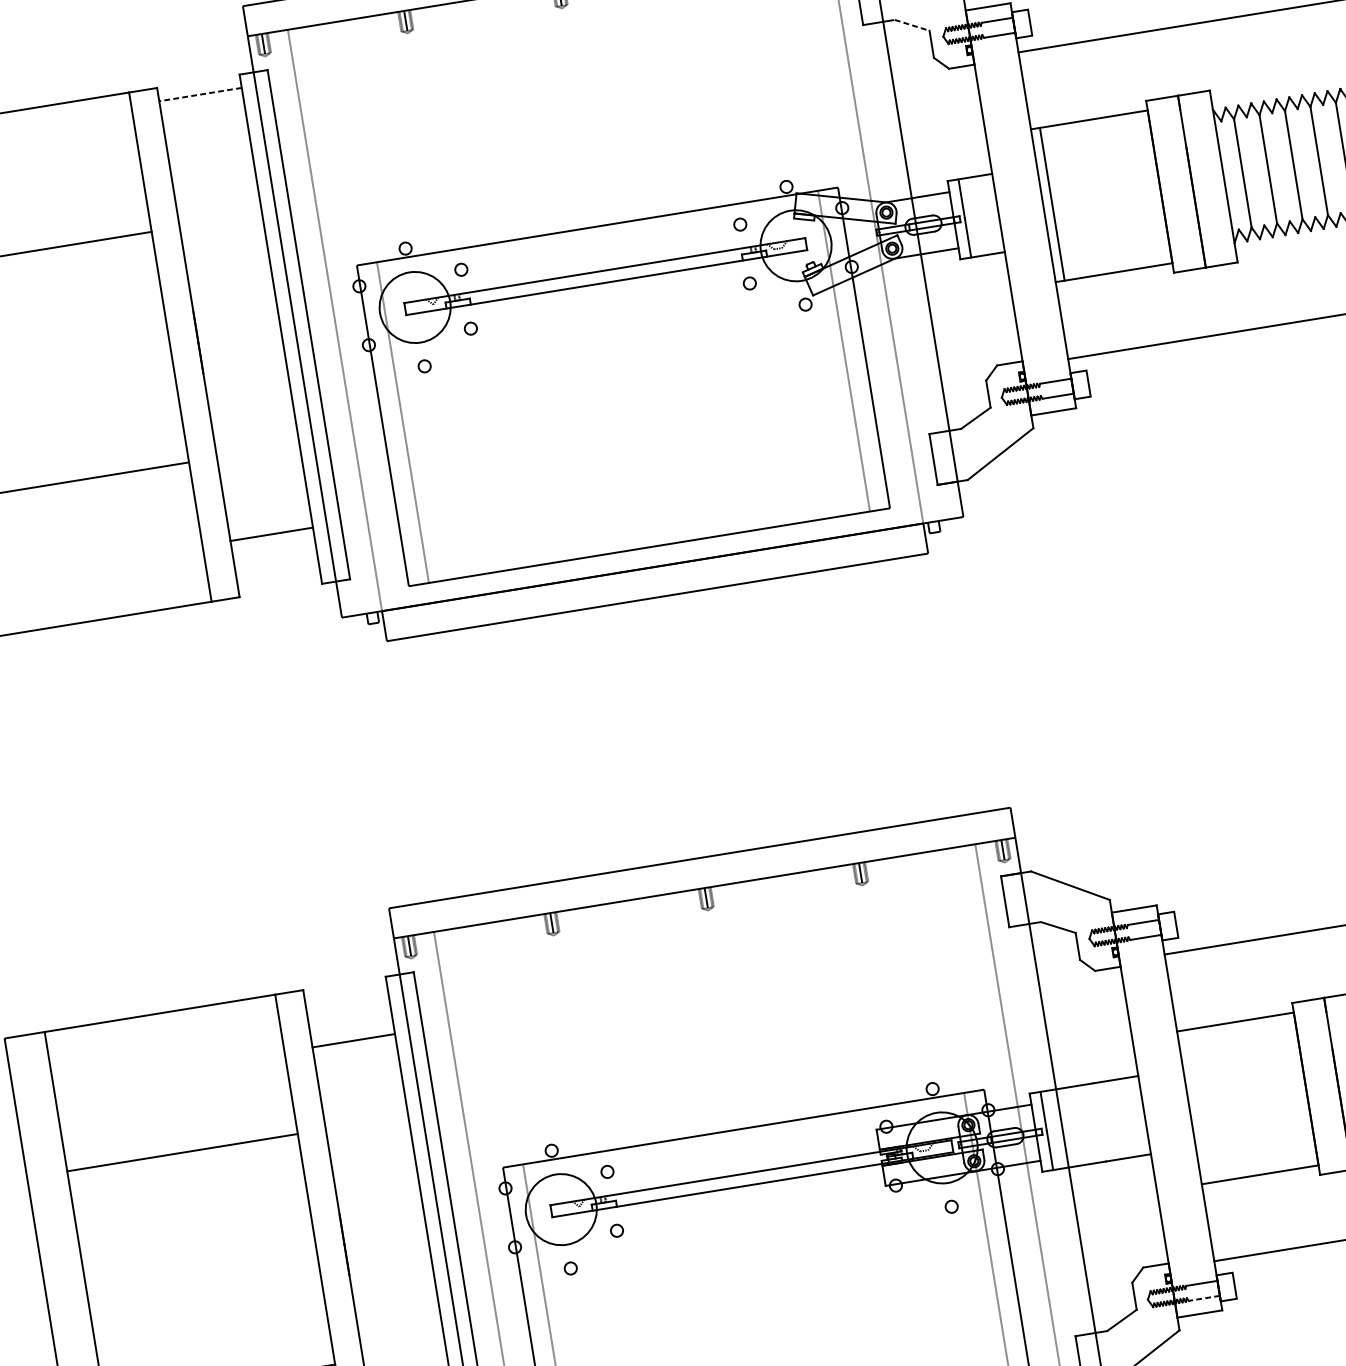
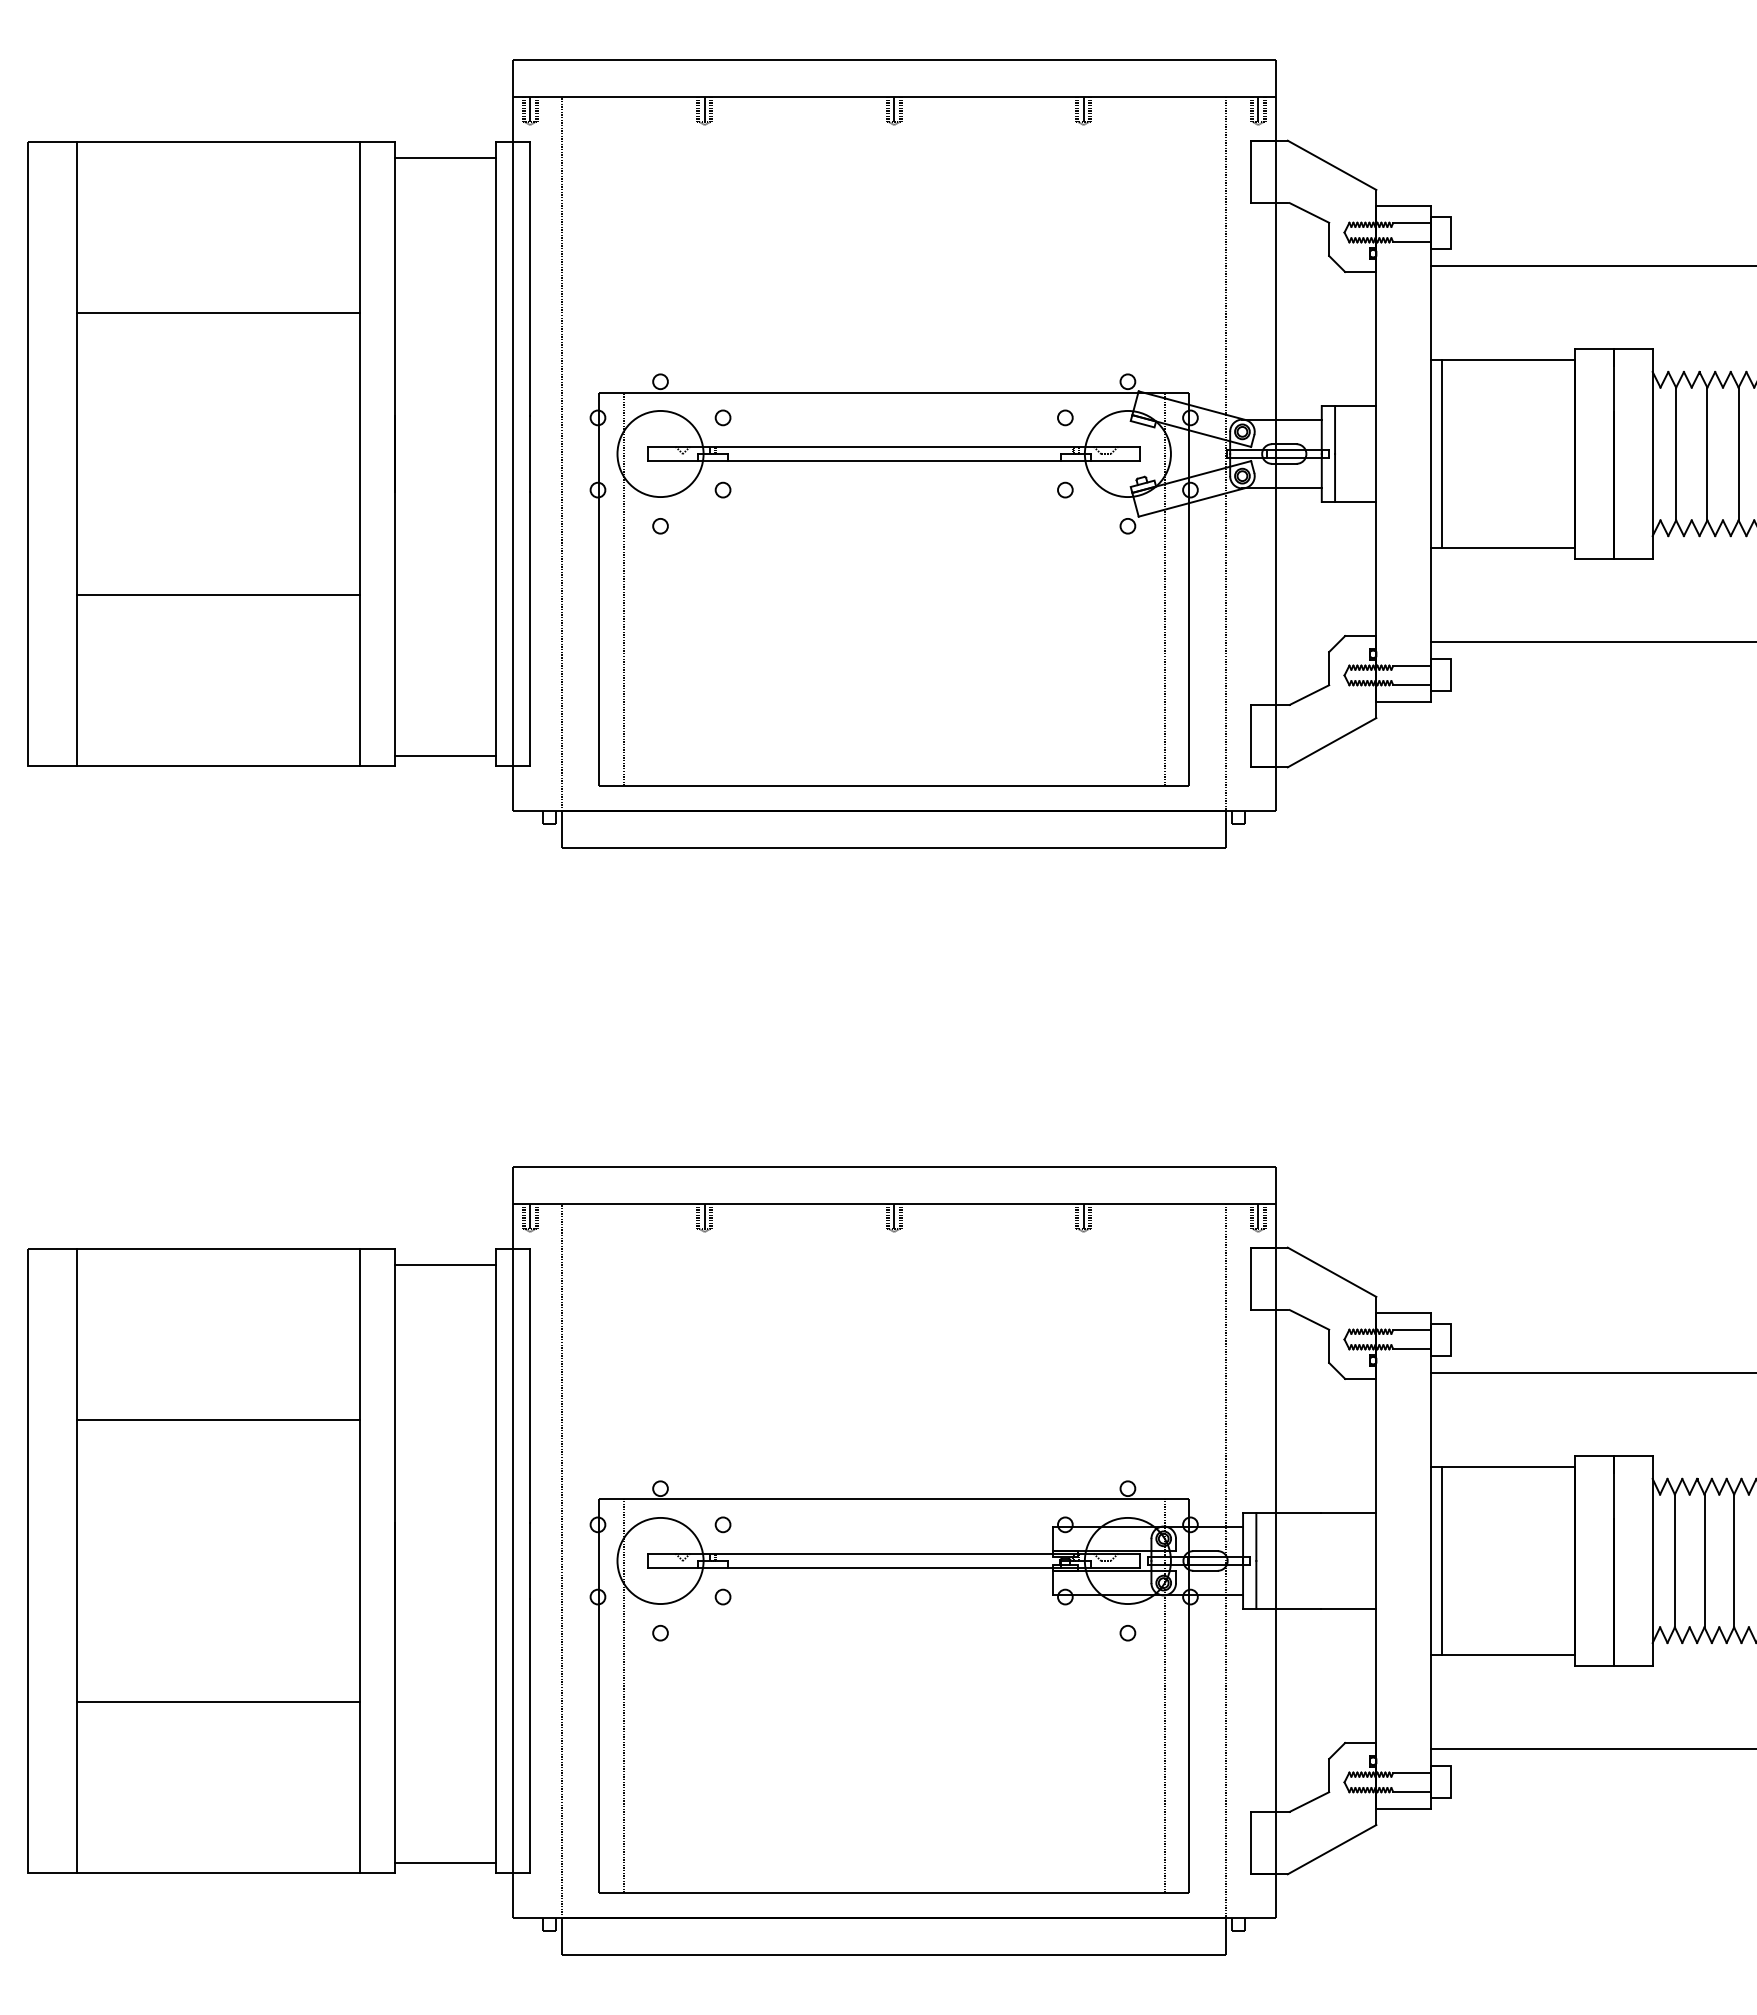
line: (912, 25) -> (1309, 213), dashed -> solid
line: (200, 94) -> (445, 157), dashed -> solid
line: (271, 534) -> (444, 756), moved
line: (353, 1040) -> (444, 1264), moved
line: (1198, 1106) -> (1442, 1560), added
line: (1203, 1298) -> (1411, 1791), dashed -> solid

